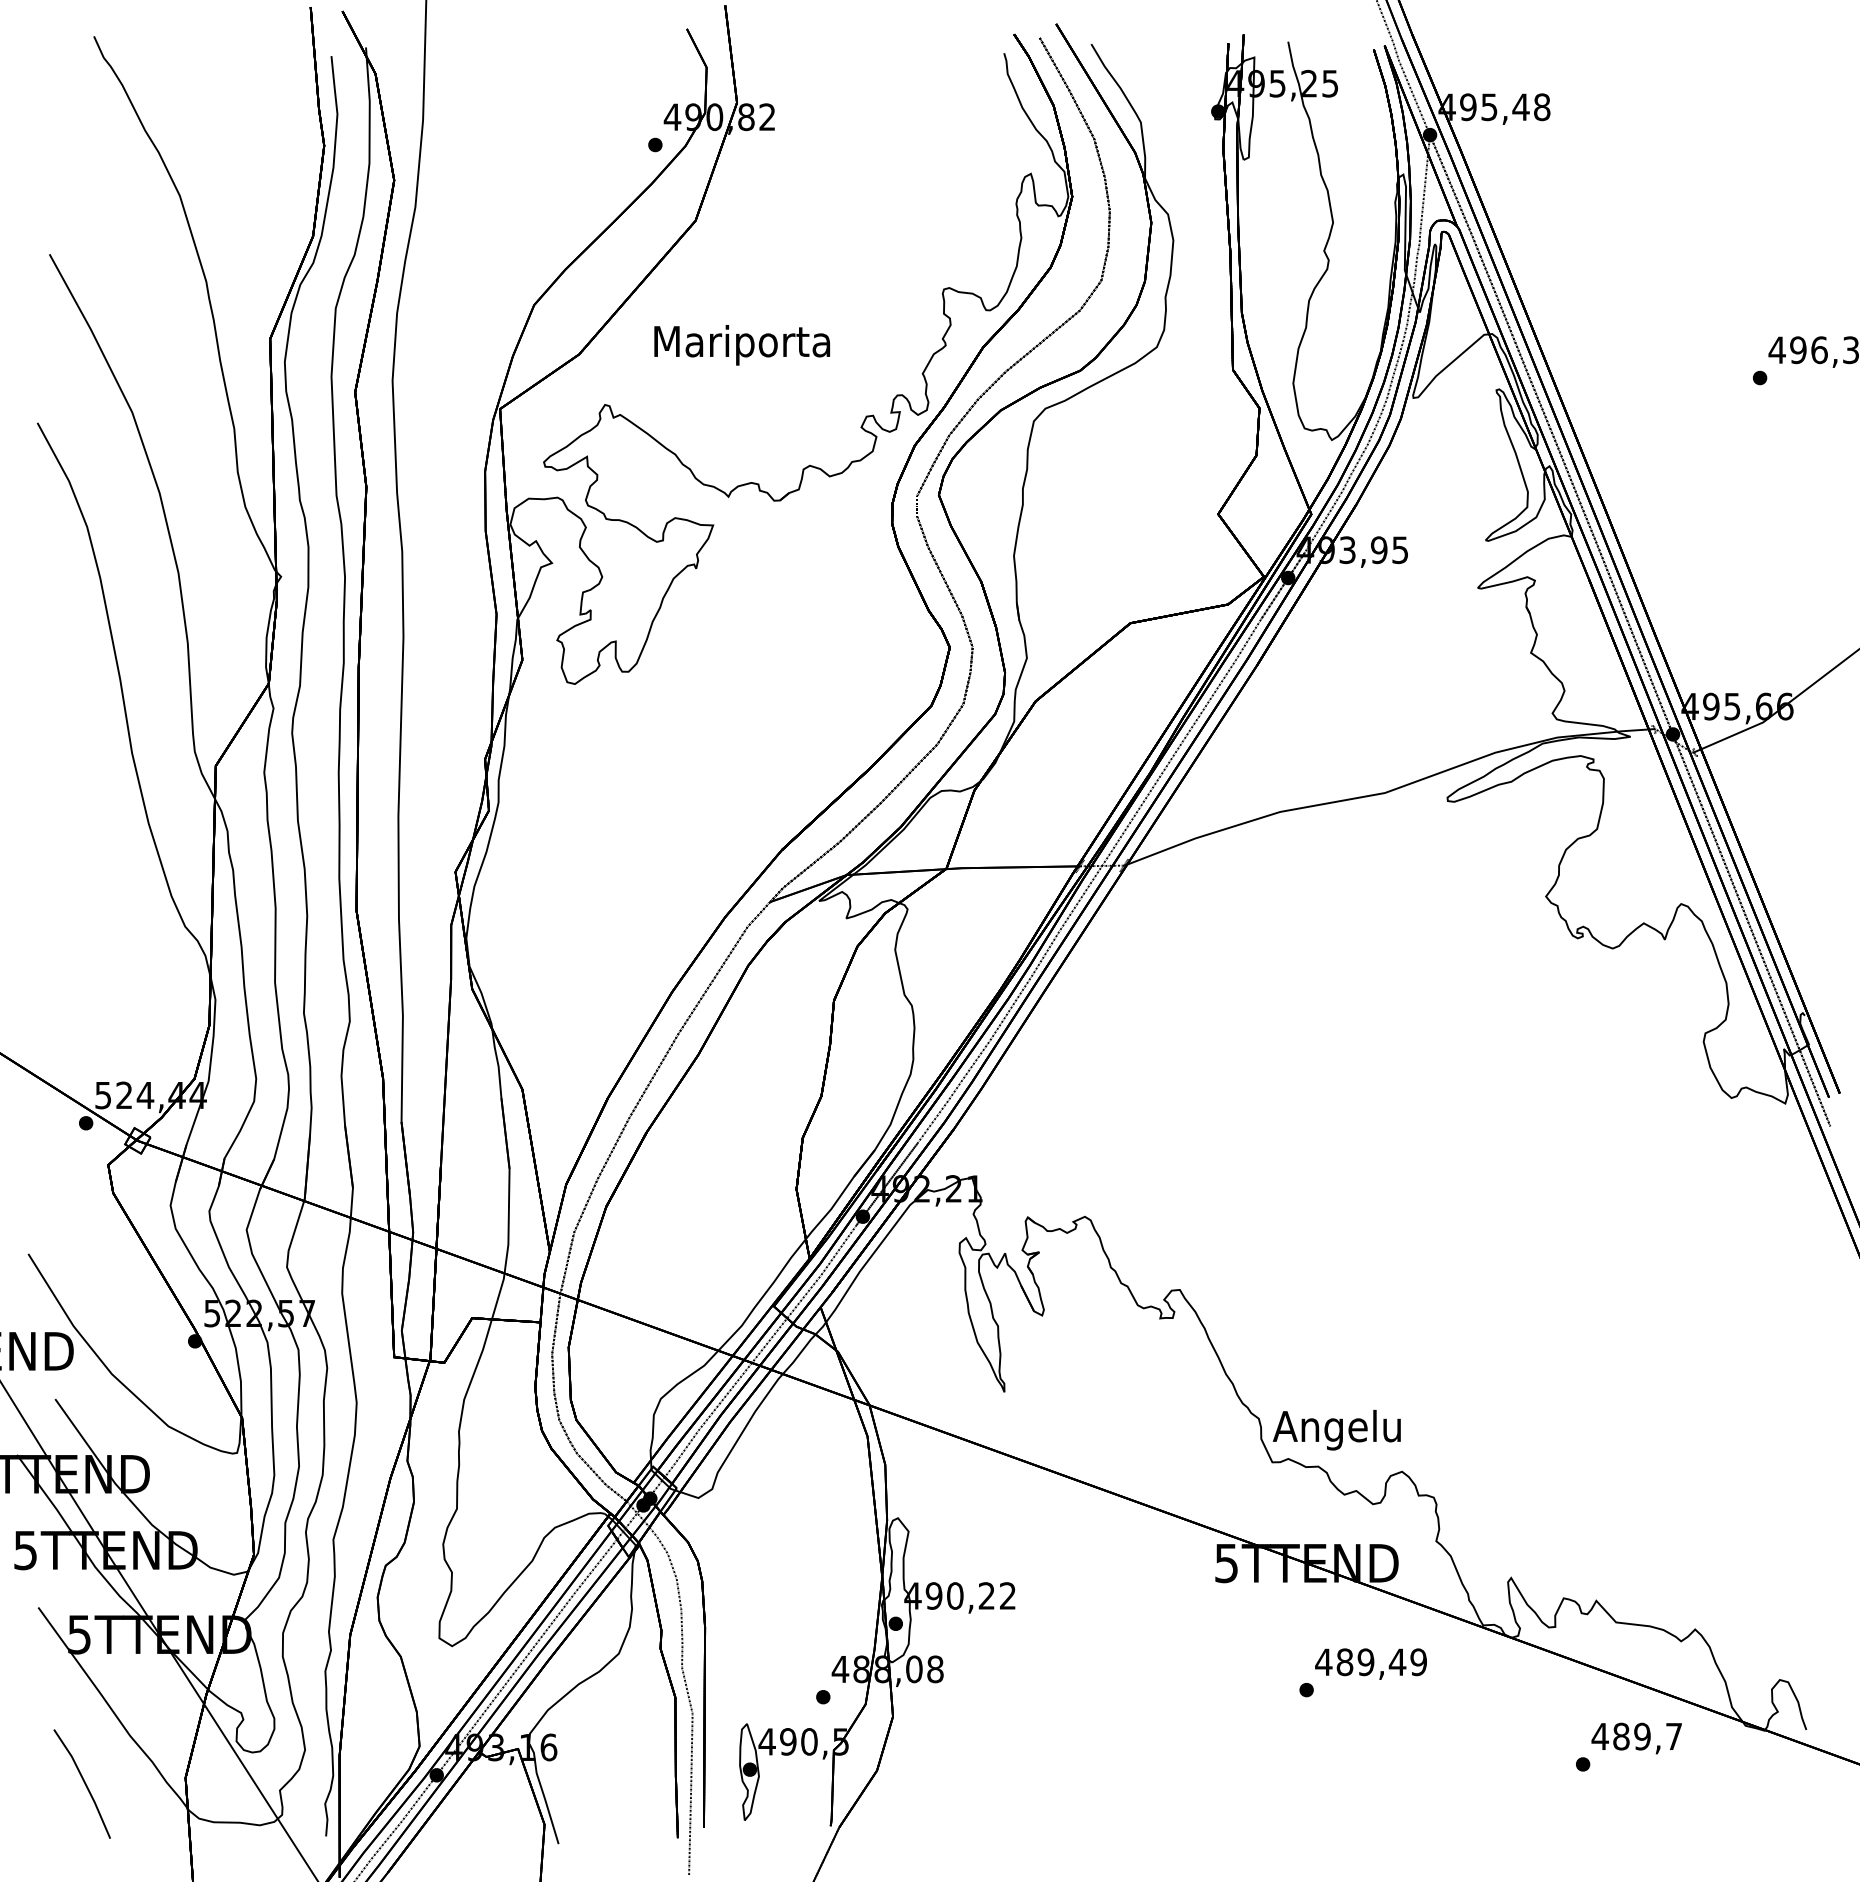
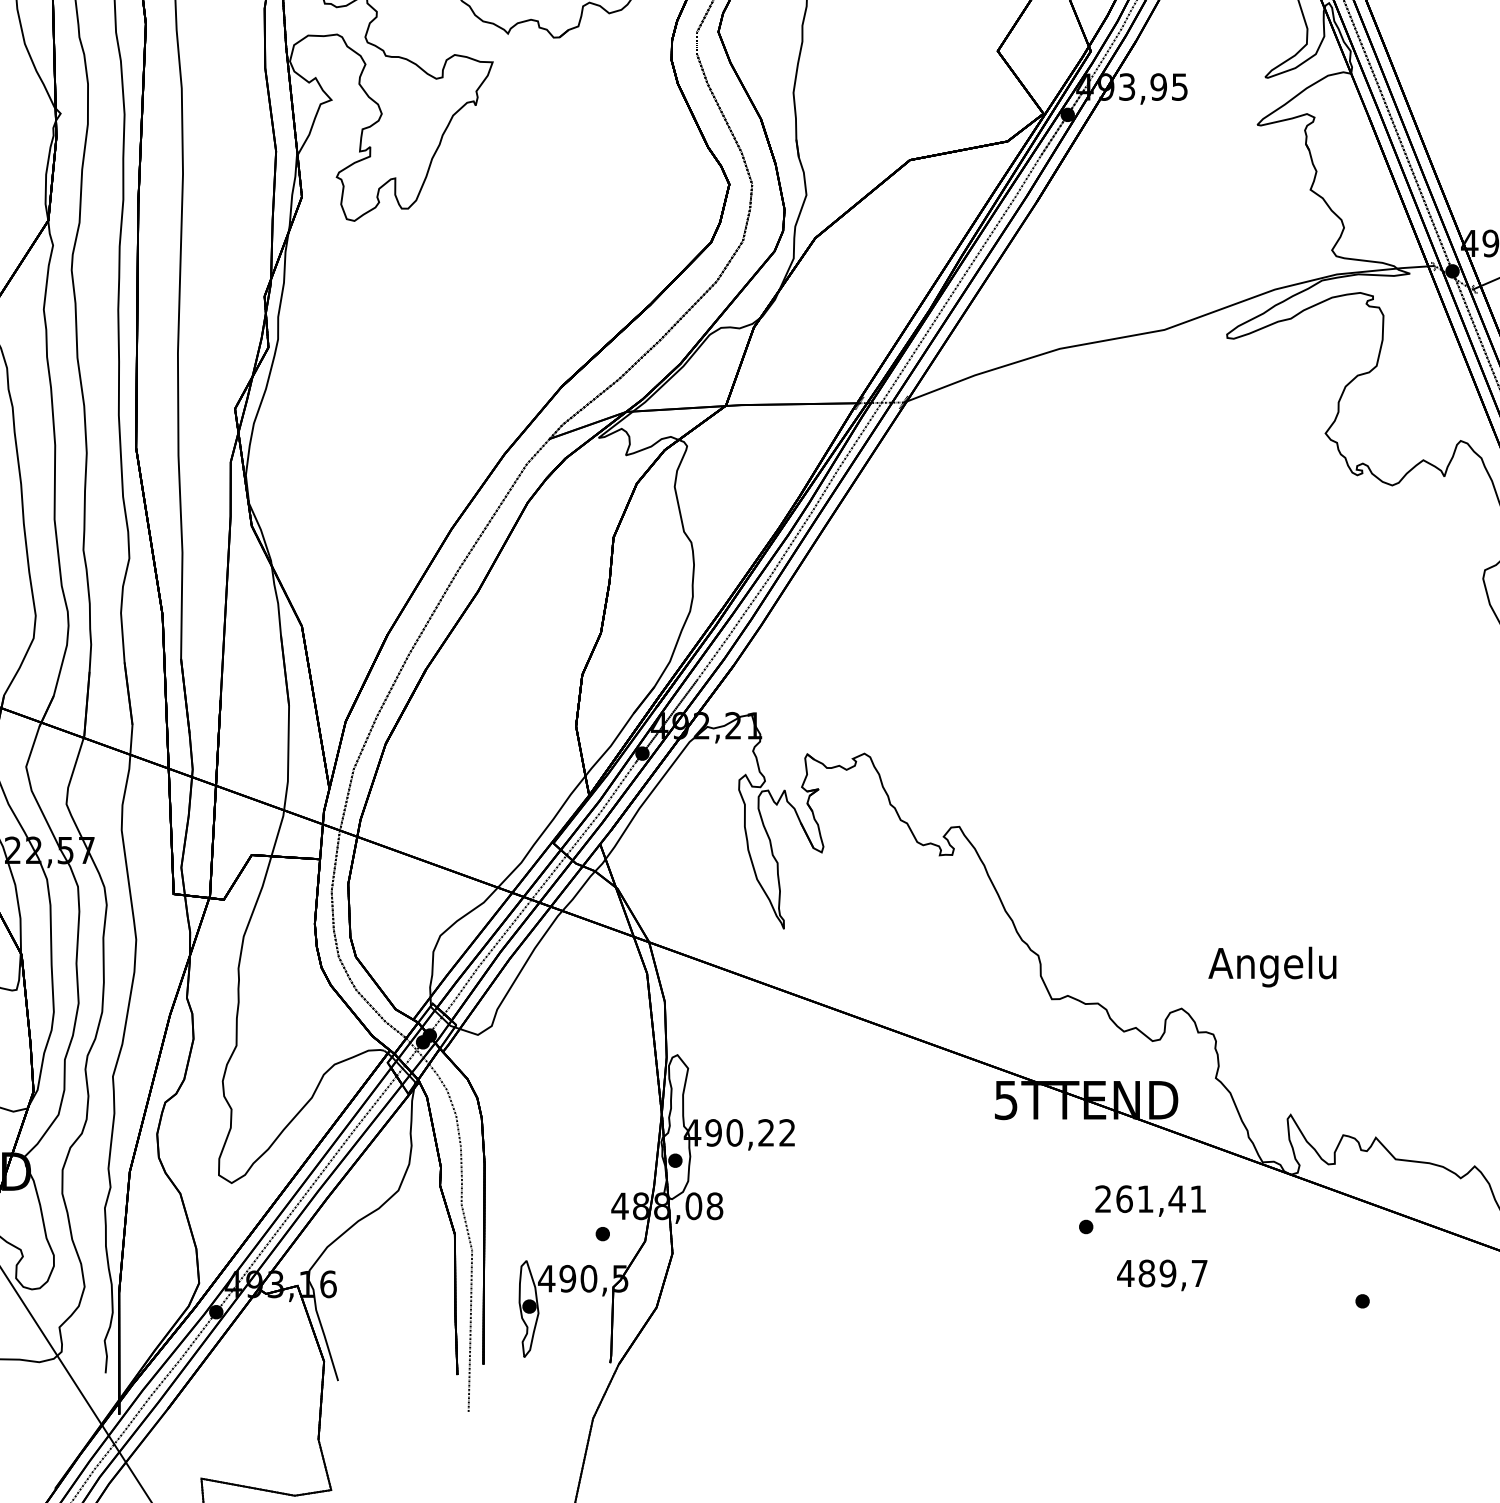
text: (1336, 1429) -> (1272, 966), moved
text: (1370, 1662) -> (1150, 1199), 489,49 -> 261,41
text: (1636, 1738) -> (1162, 1275), moved

